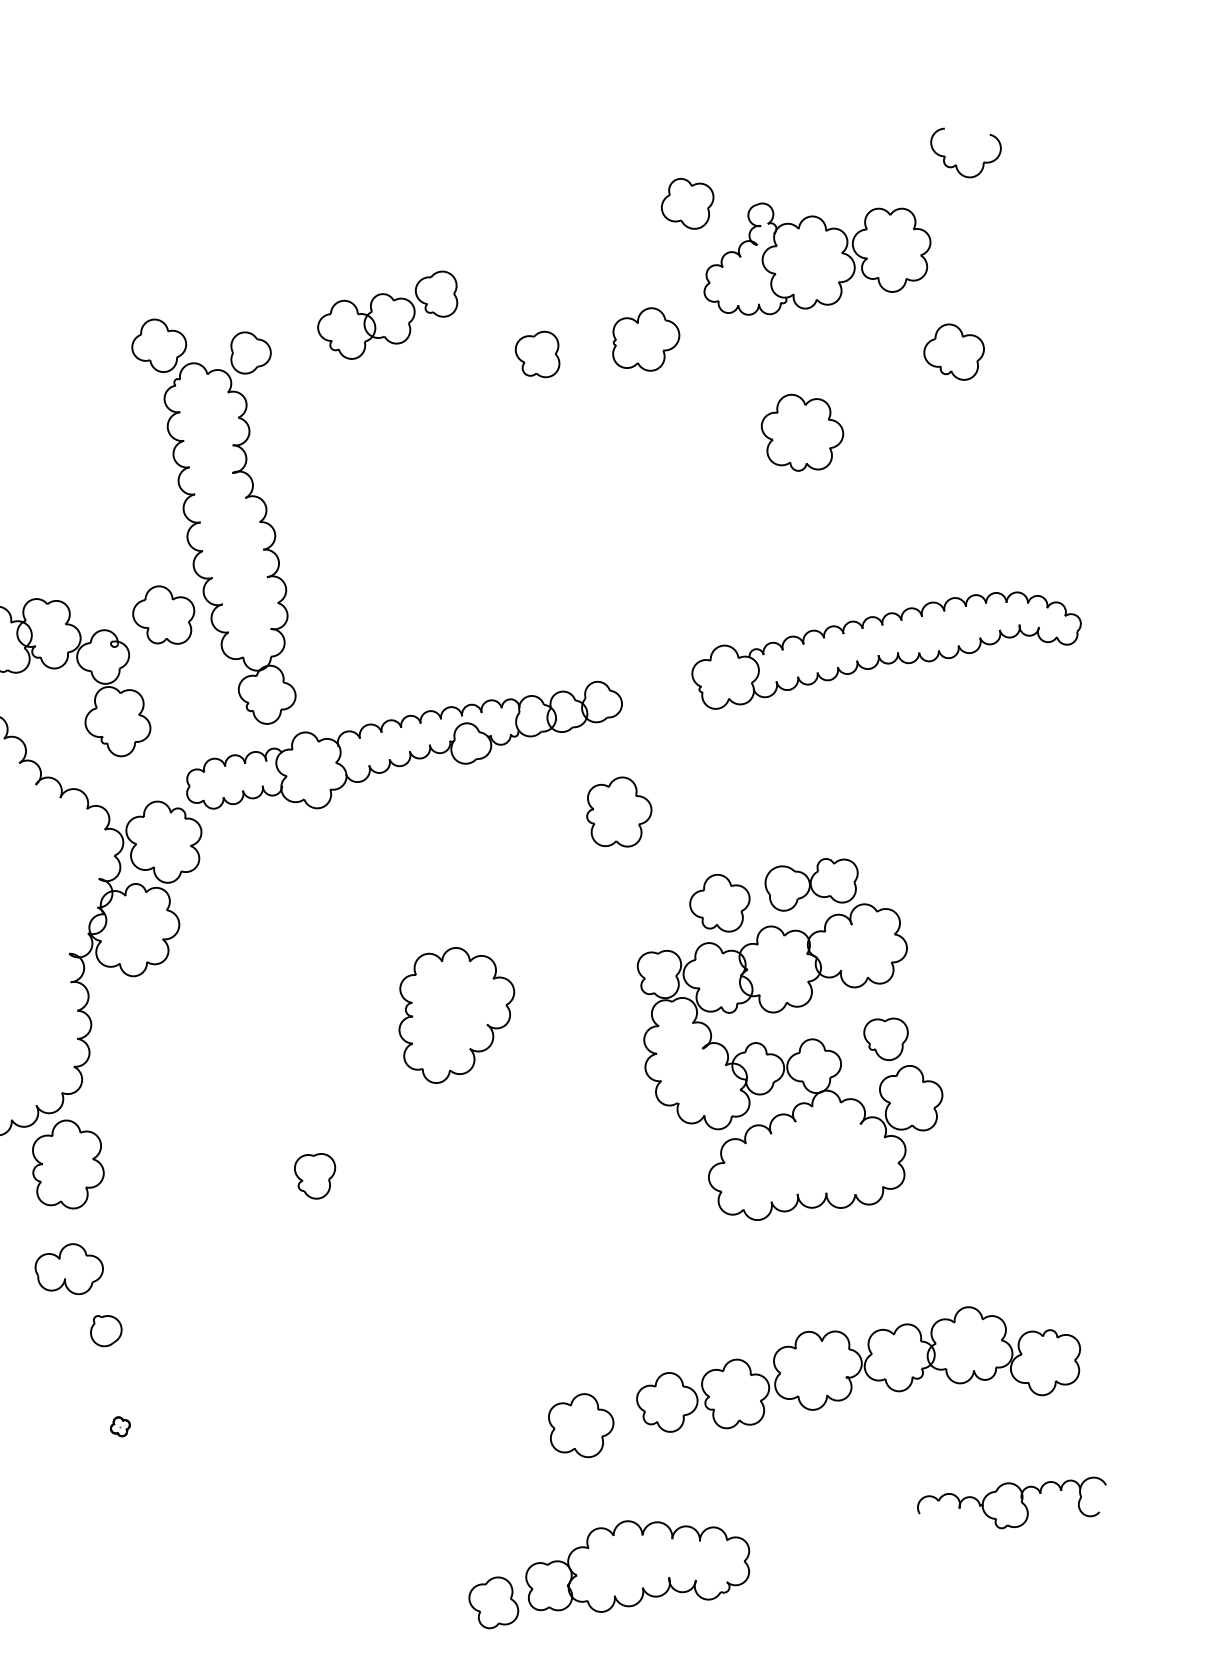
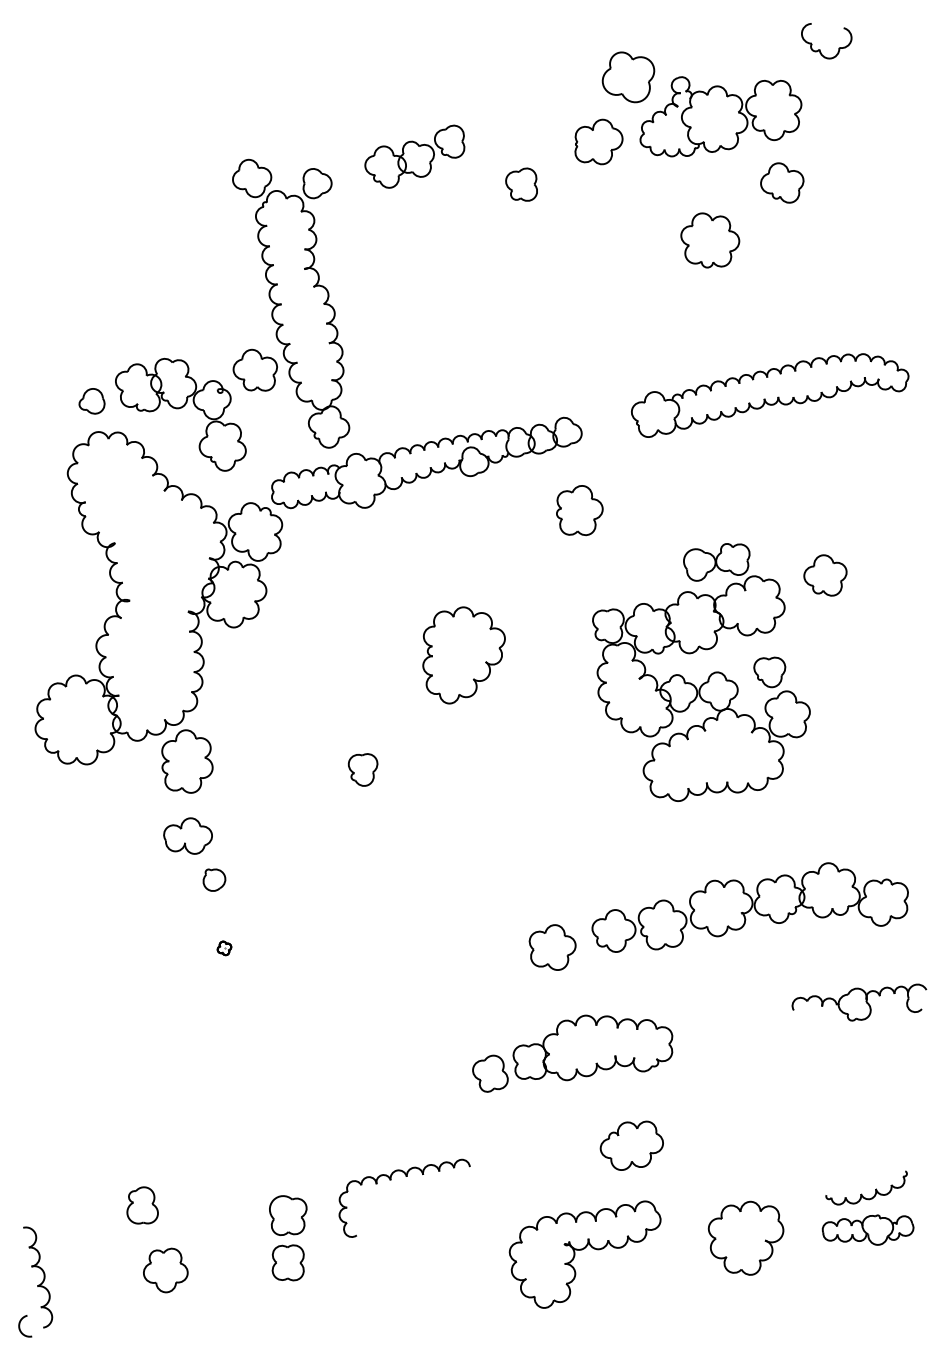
part: (687, 203) -> (628, 77), size x1.4
part: (645, 338) -> (598, 141), moved
part: (954, 351) -> (782, 182), moved
part: (719, 903) -> (825, 575), moved

